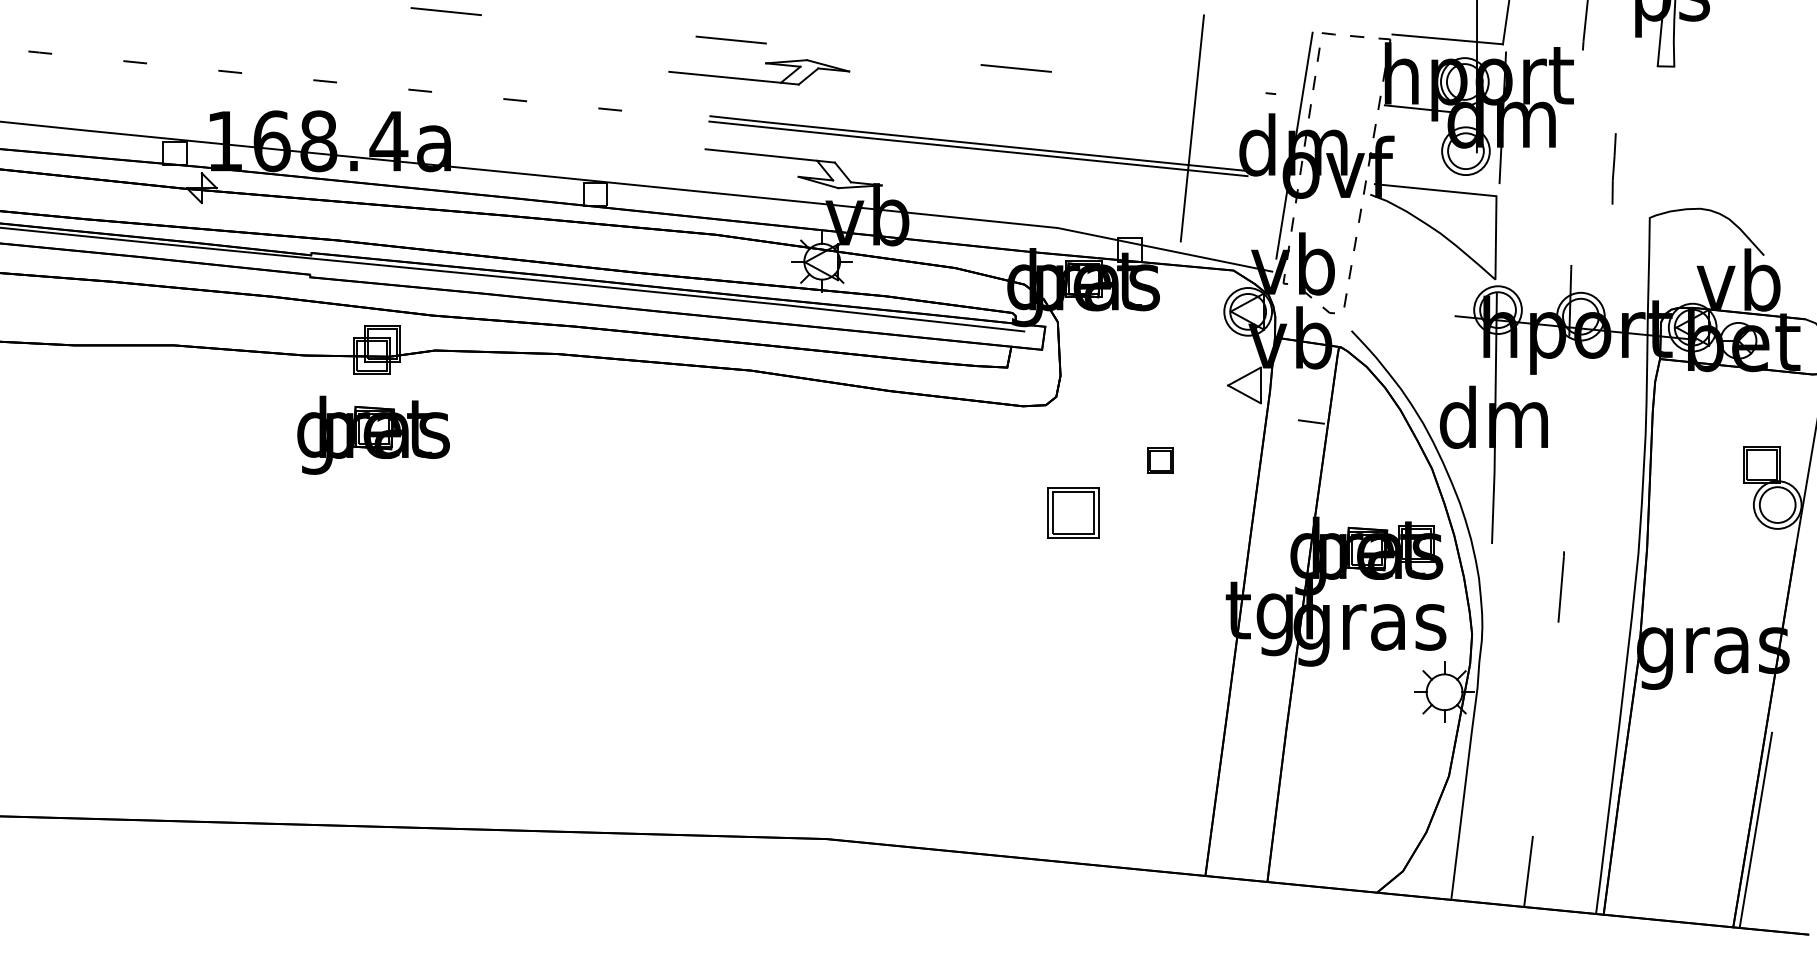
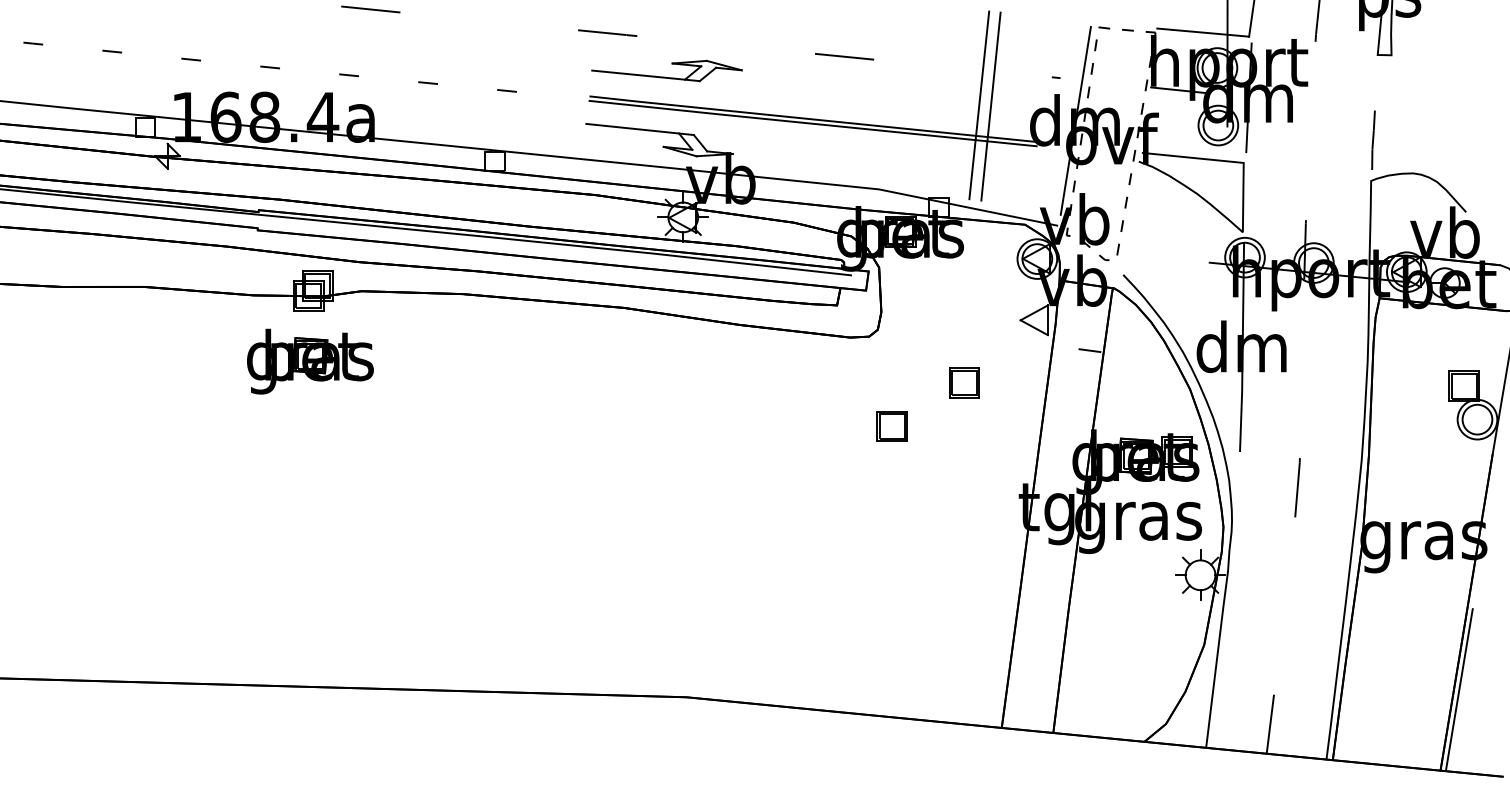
part: (757, 78) -> (665, 76), moved
line: (1178, 127) -> (979, 105), added
line: (1614, 167) -> (1373, 139), moved
part: (1160, 460) -> (964, 382), size x1.43
part: (1072, 513) -> (891, 426), size x0.71

